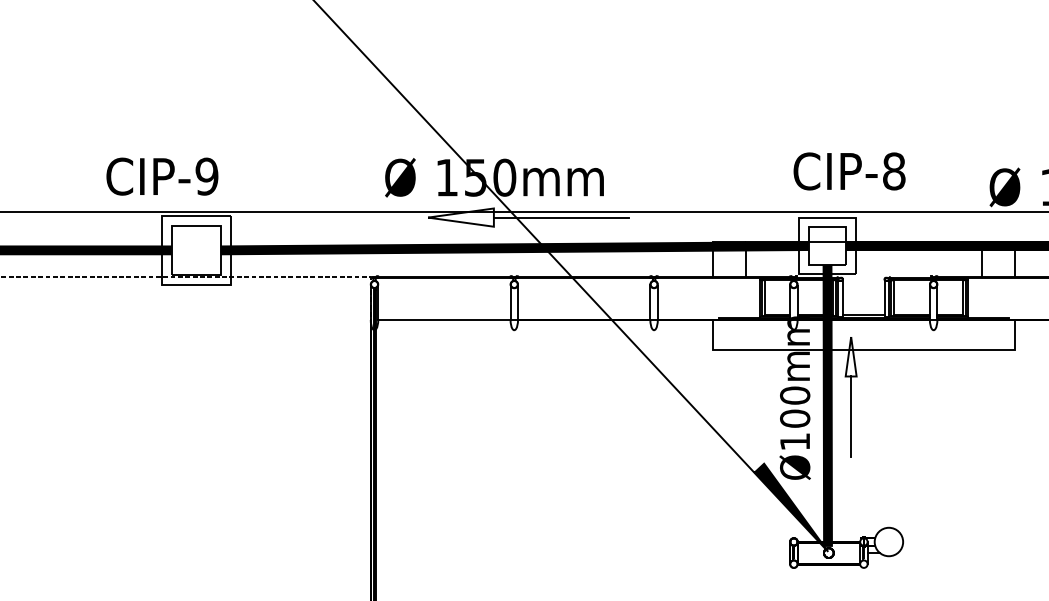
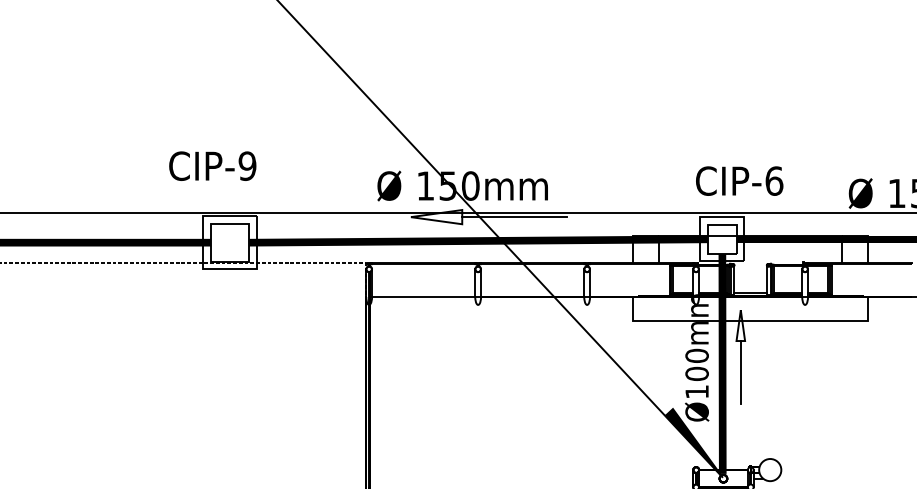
text: (894, 170) -> (774, 180), CIP-8 -> CIP-6
text: (162, 175) -> (212, 165), moved

